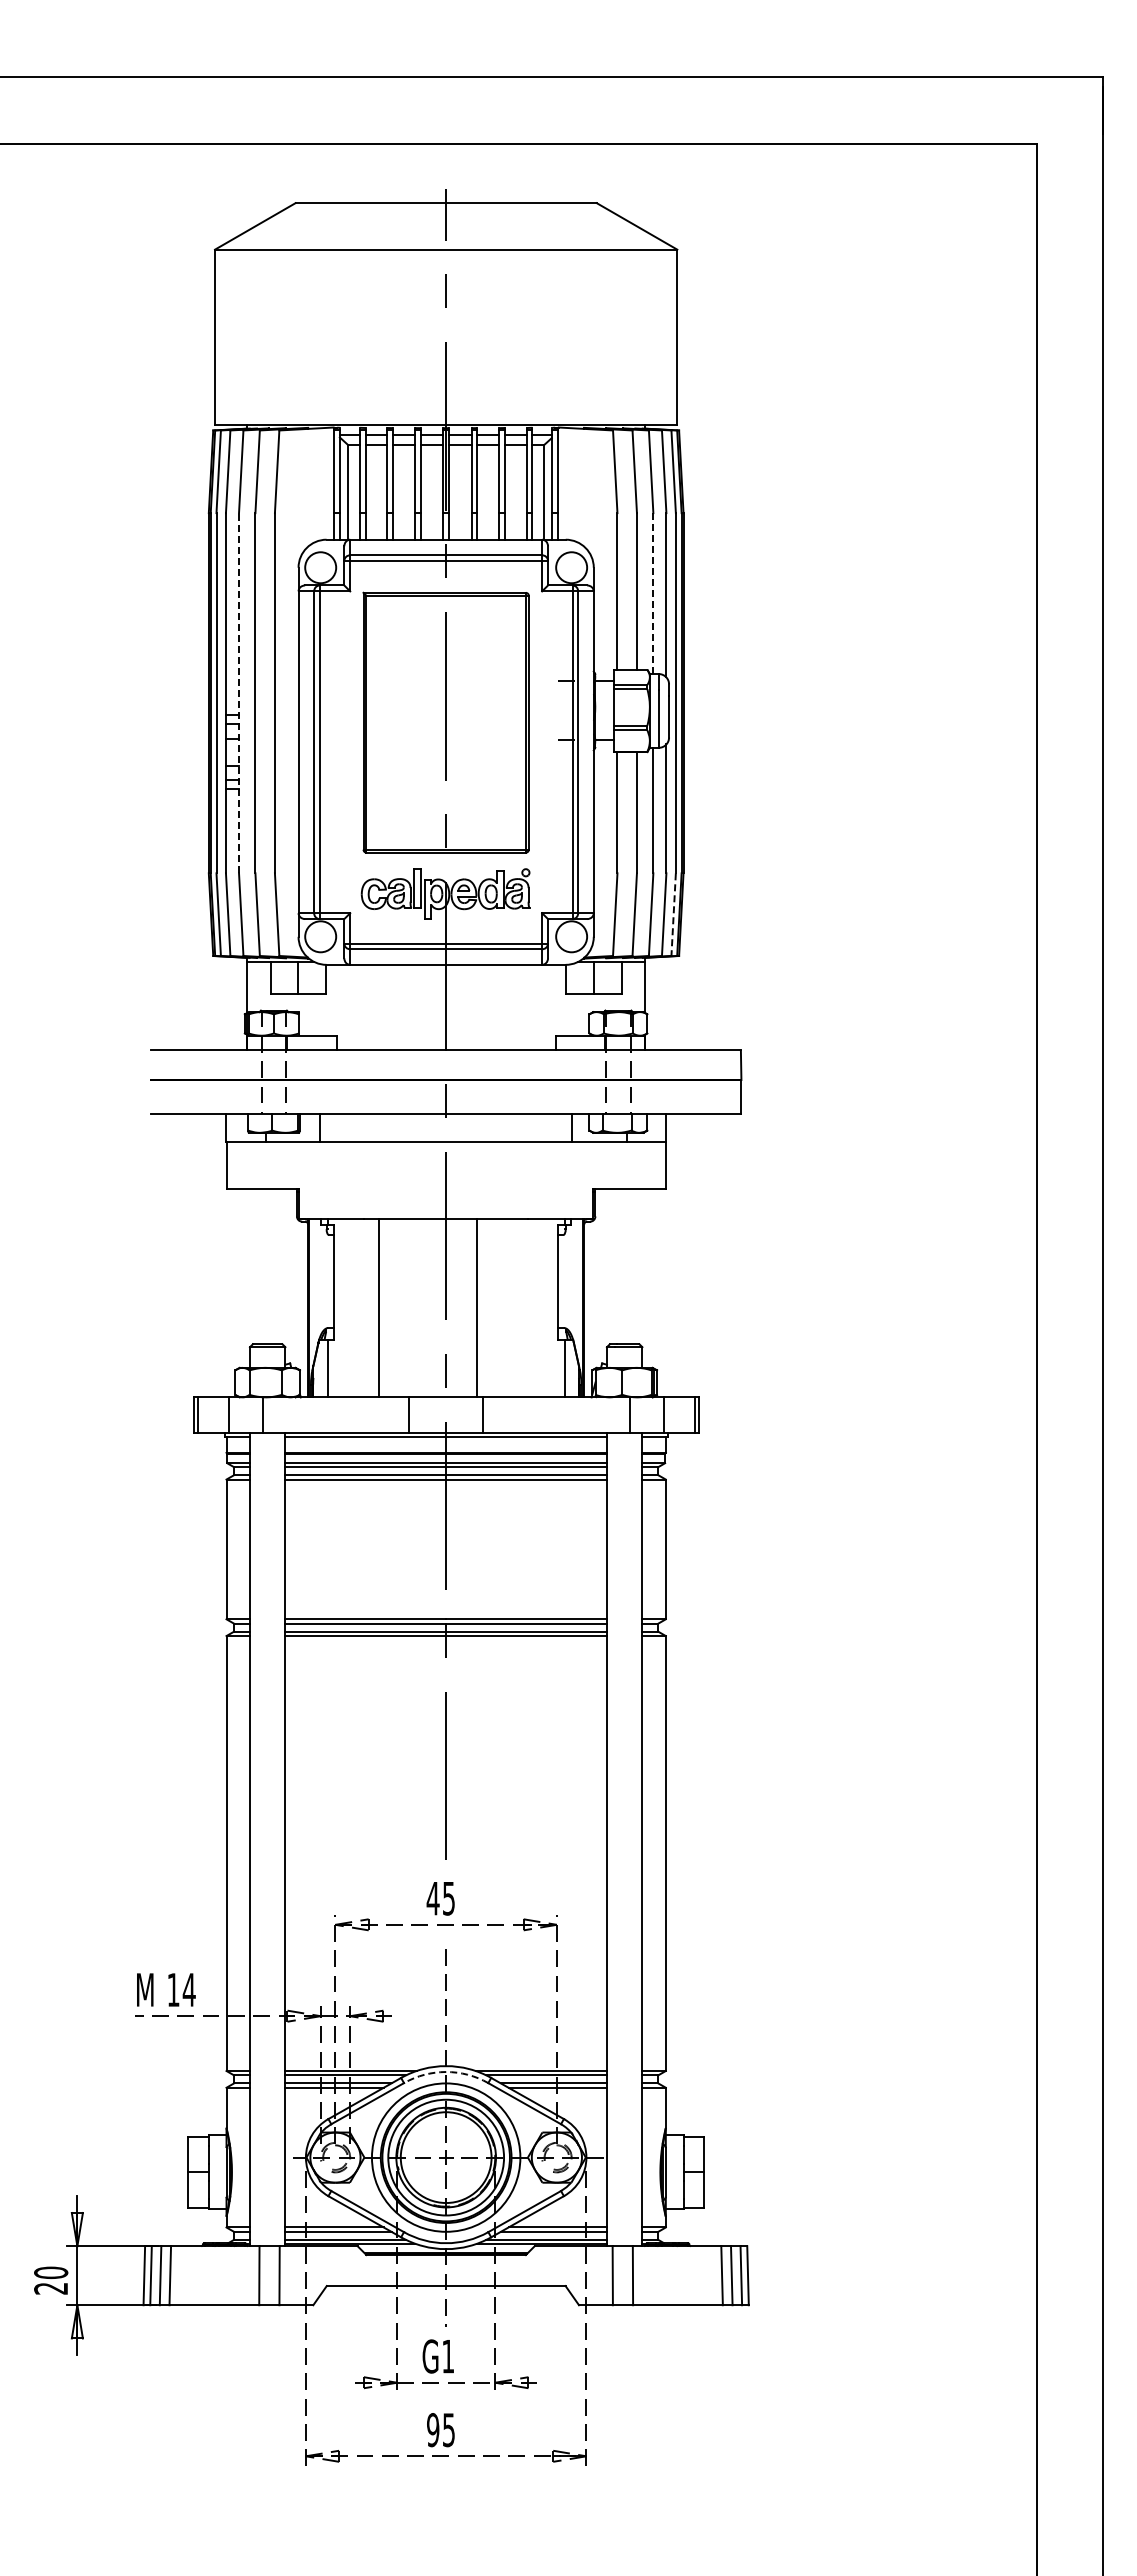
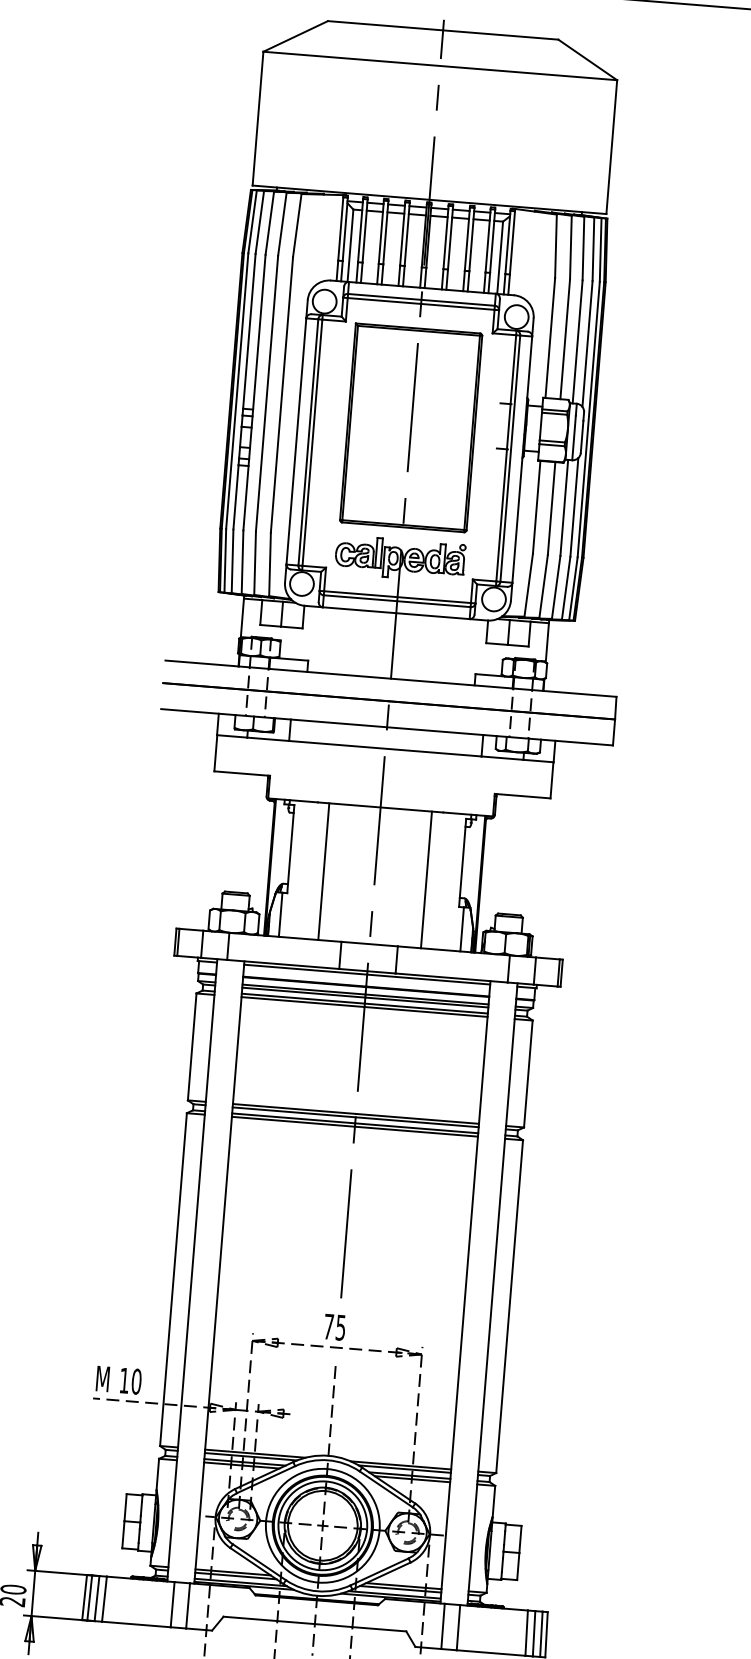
line: (653, 593) -> (577, 341), dashed -> solid
line: (239, 692) -> (254, 392), dashed -> solid
line: (673, 915) -> (573, 589), dashed -> solid
line: (477, 1307) -> (426, 879), moved
text: (432, 1898) -> (328, 1326), 45 -> 75
text: (188, 1989) -> (136, 1381), 14 -> 10
arc: (446, 2072) -> (328, 1460), dashed -> solid

